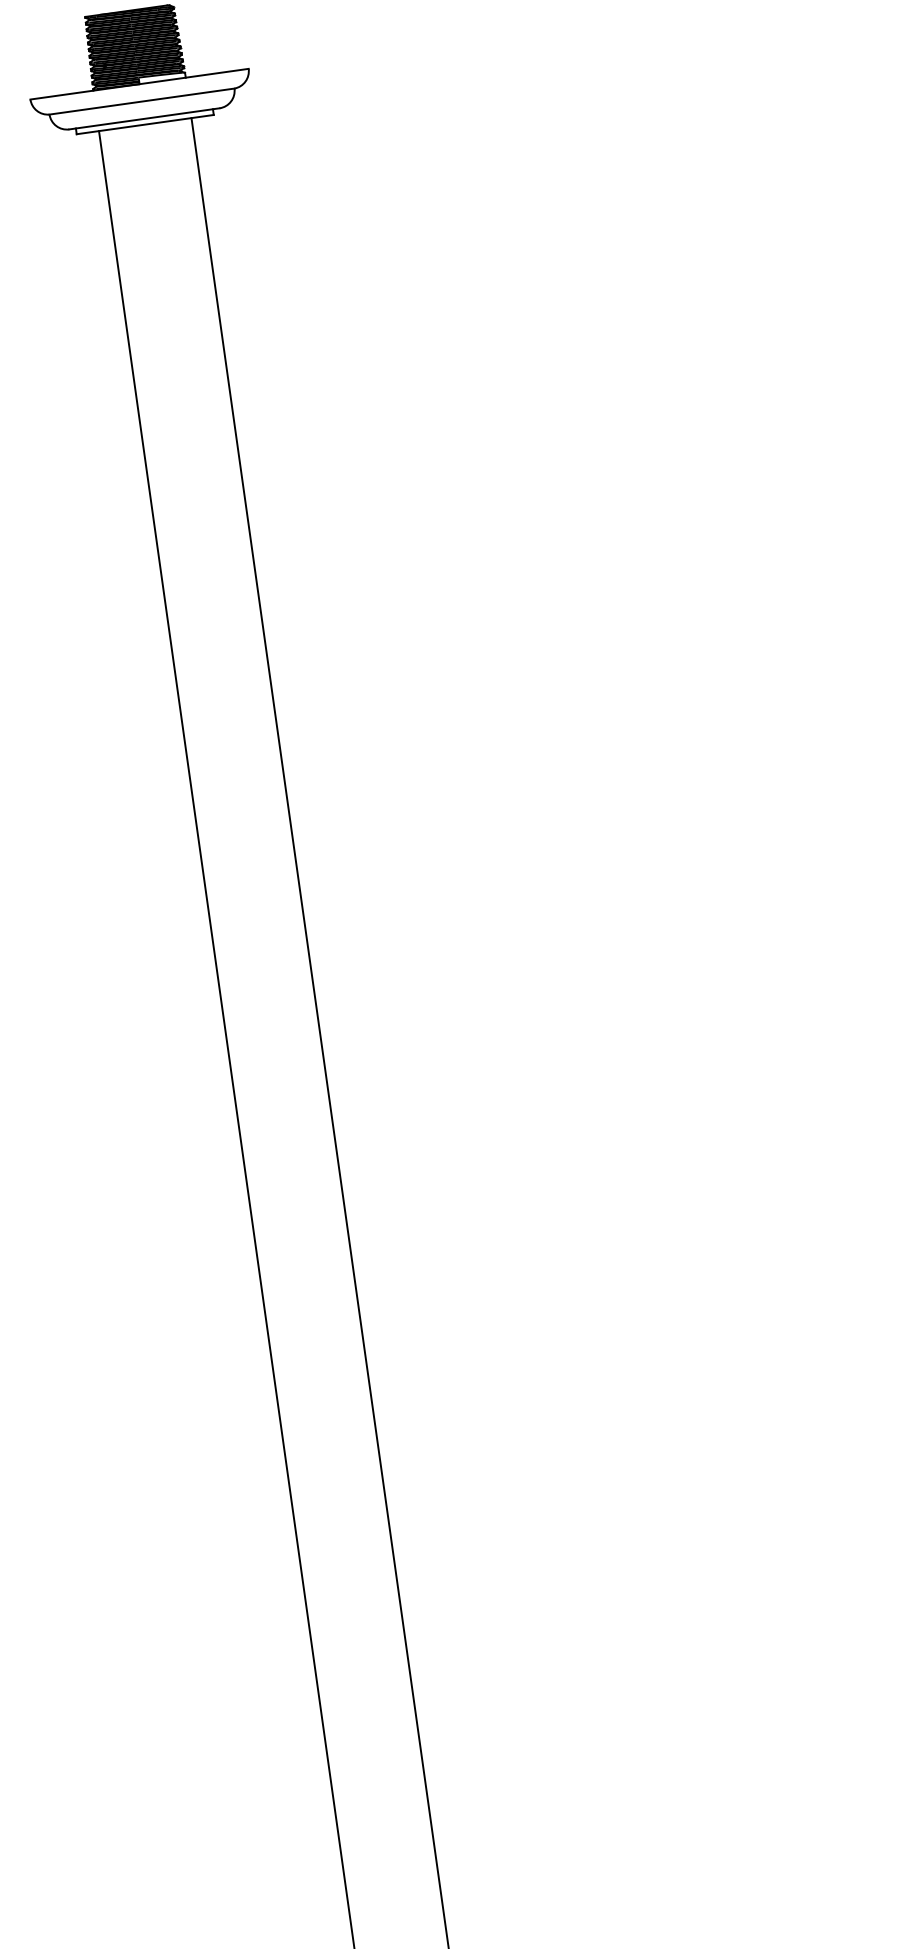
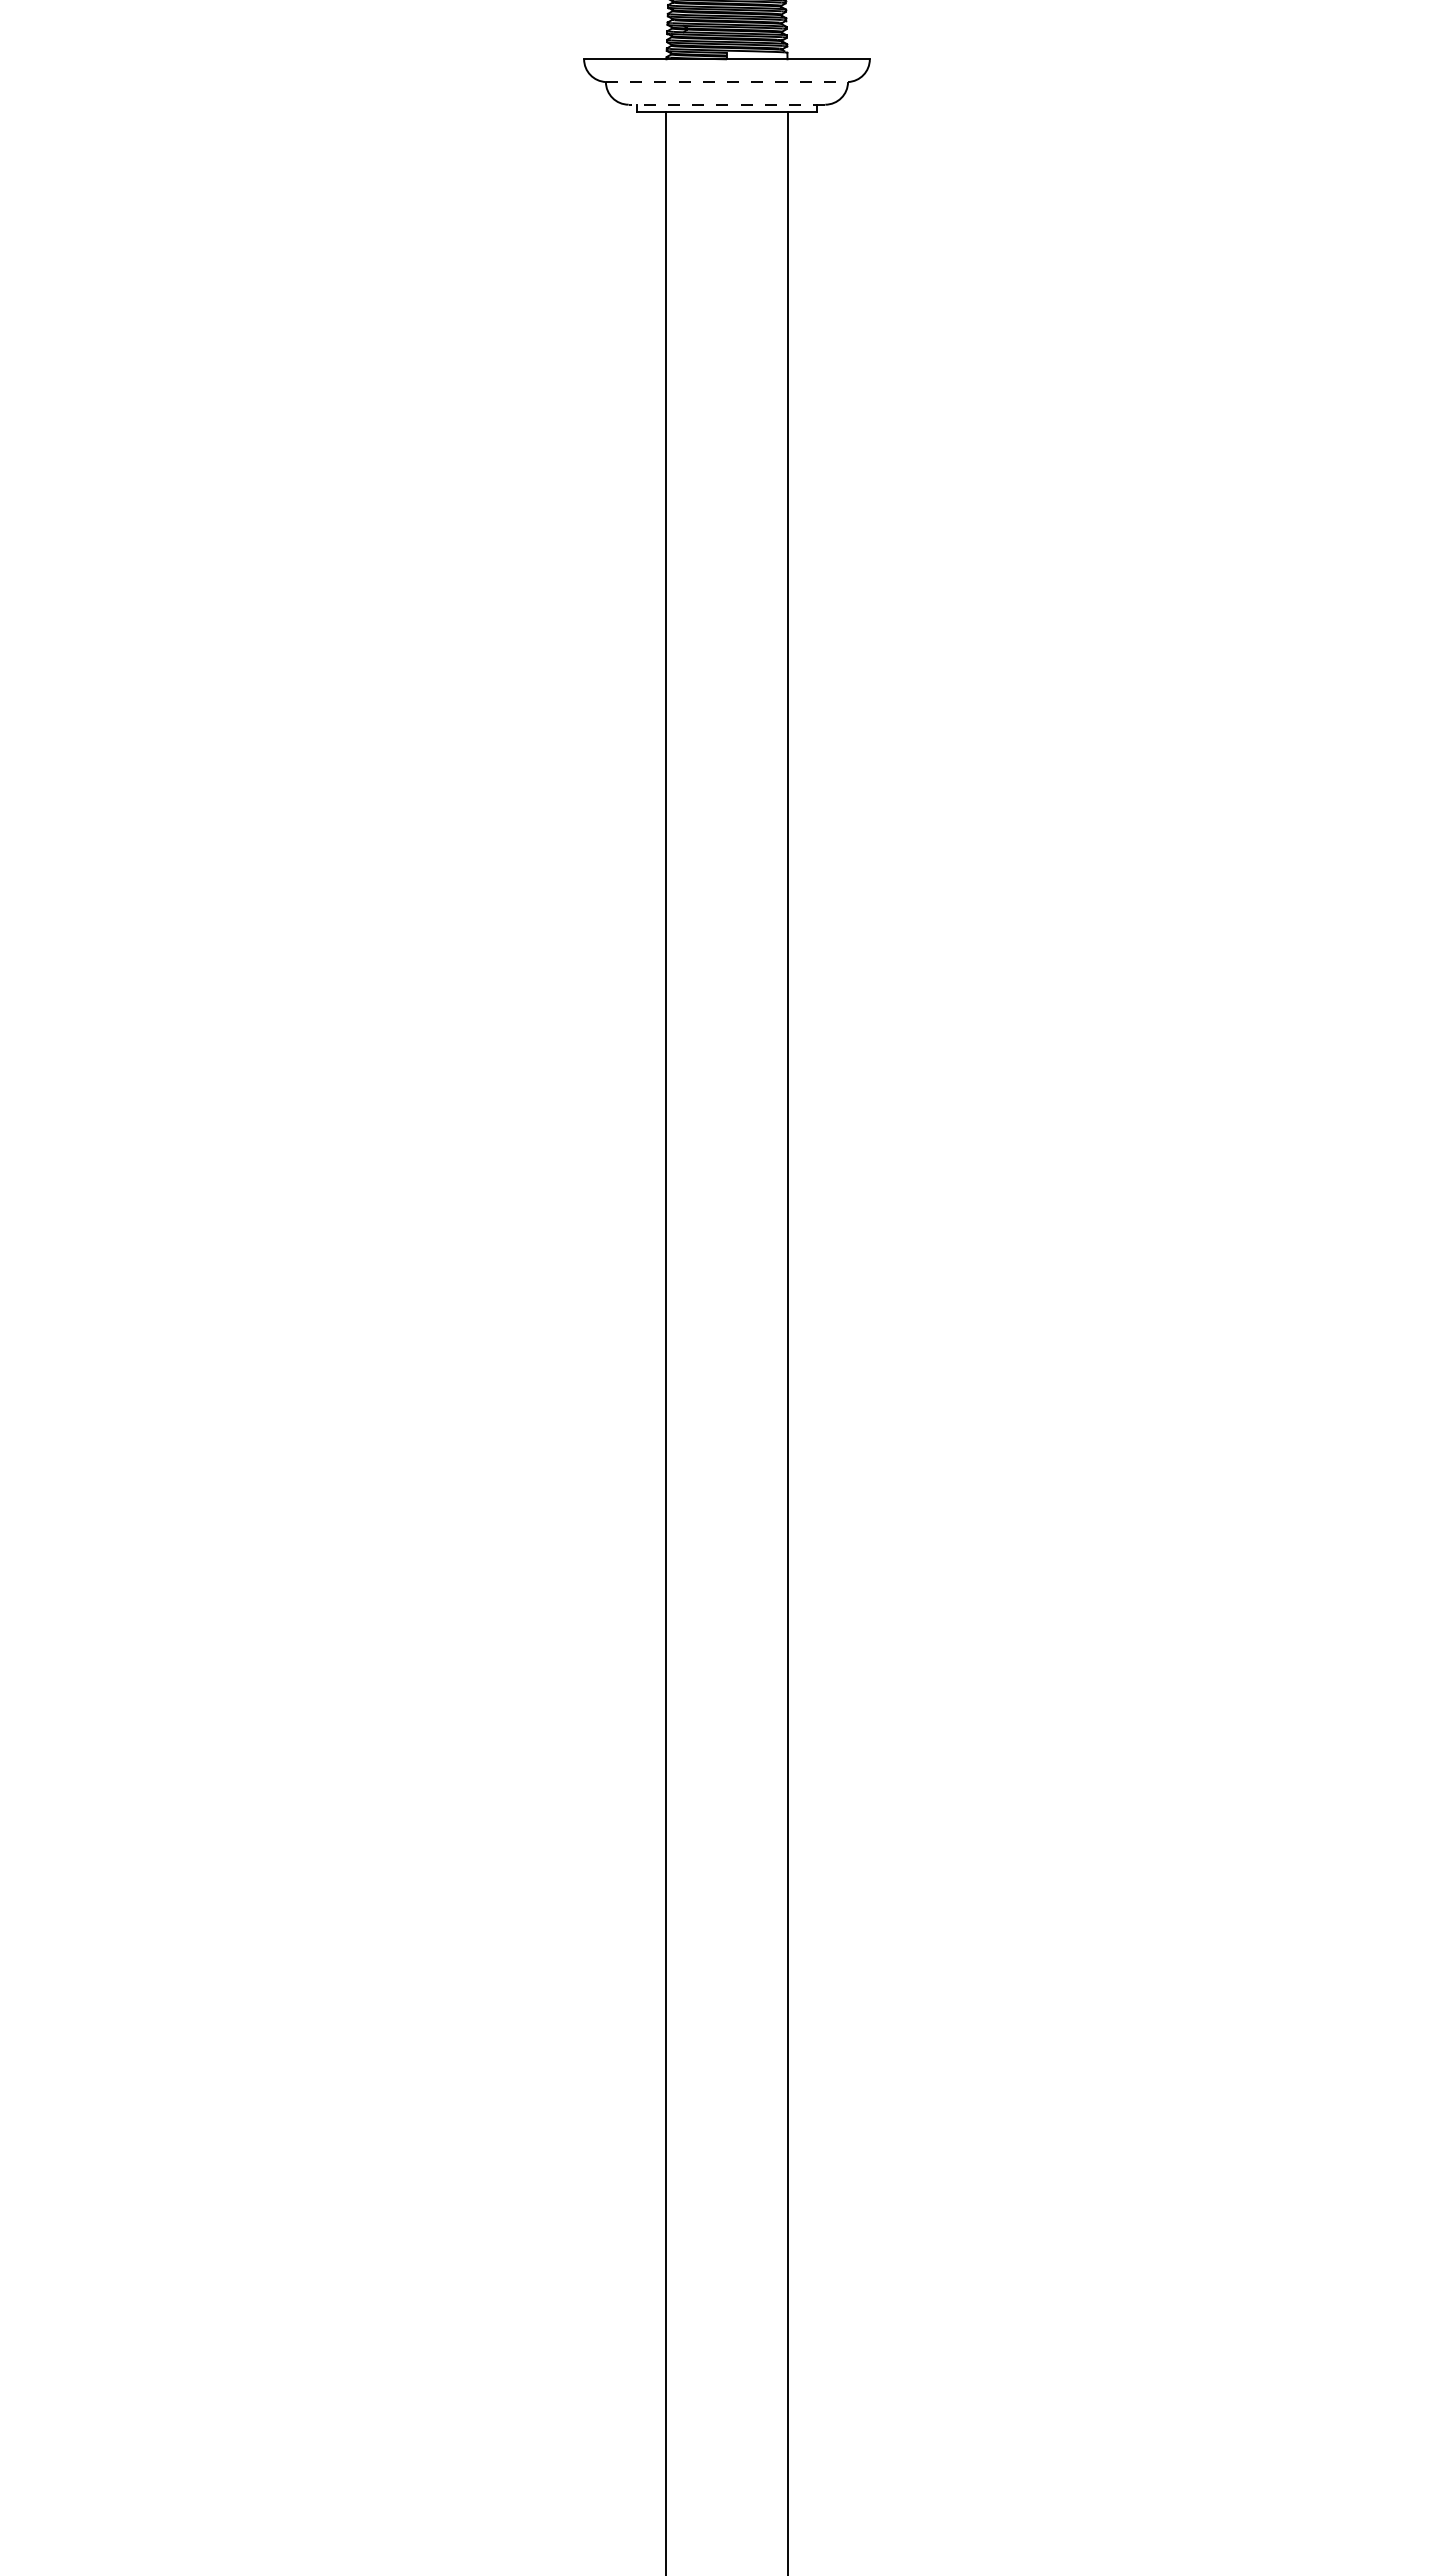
line: (142, 101) -> (727, 82), solid -> dashed
line: (144, 118) -> (726, 104), solid -> dashed

